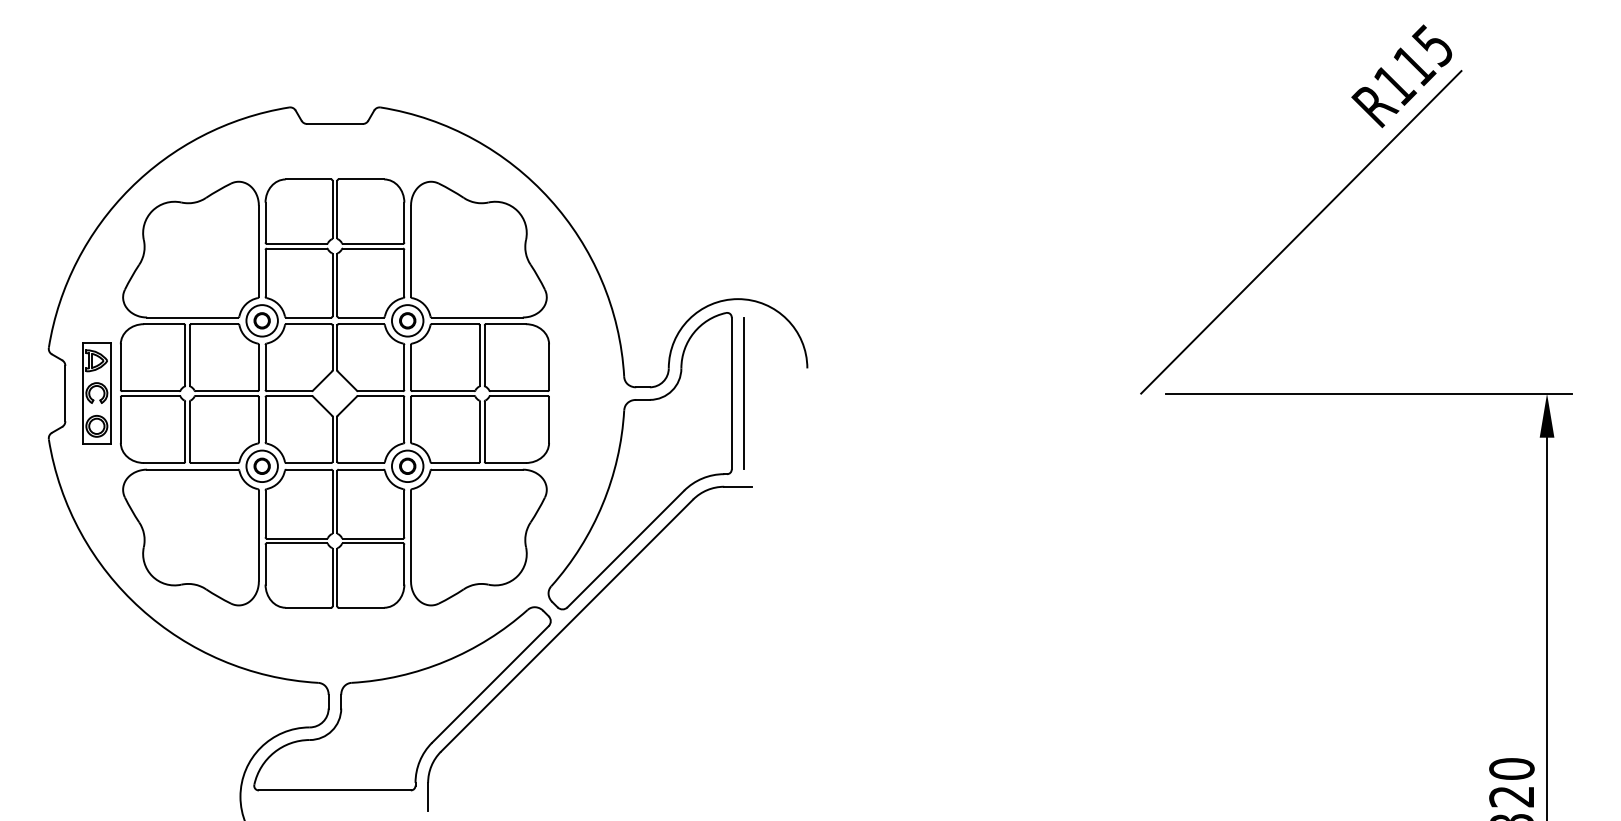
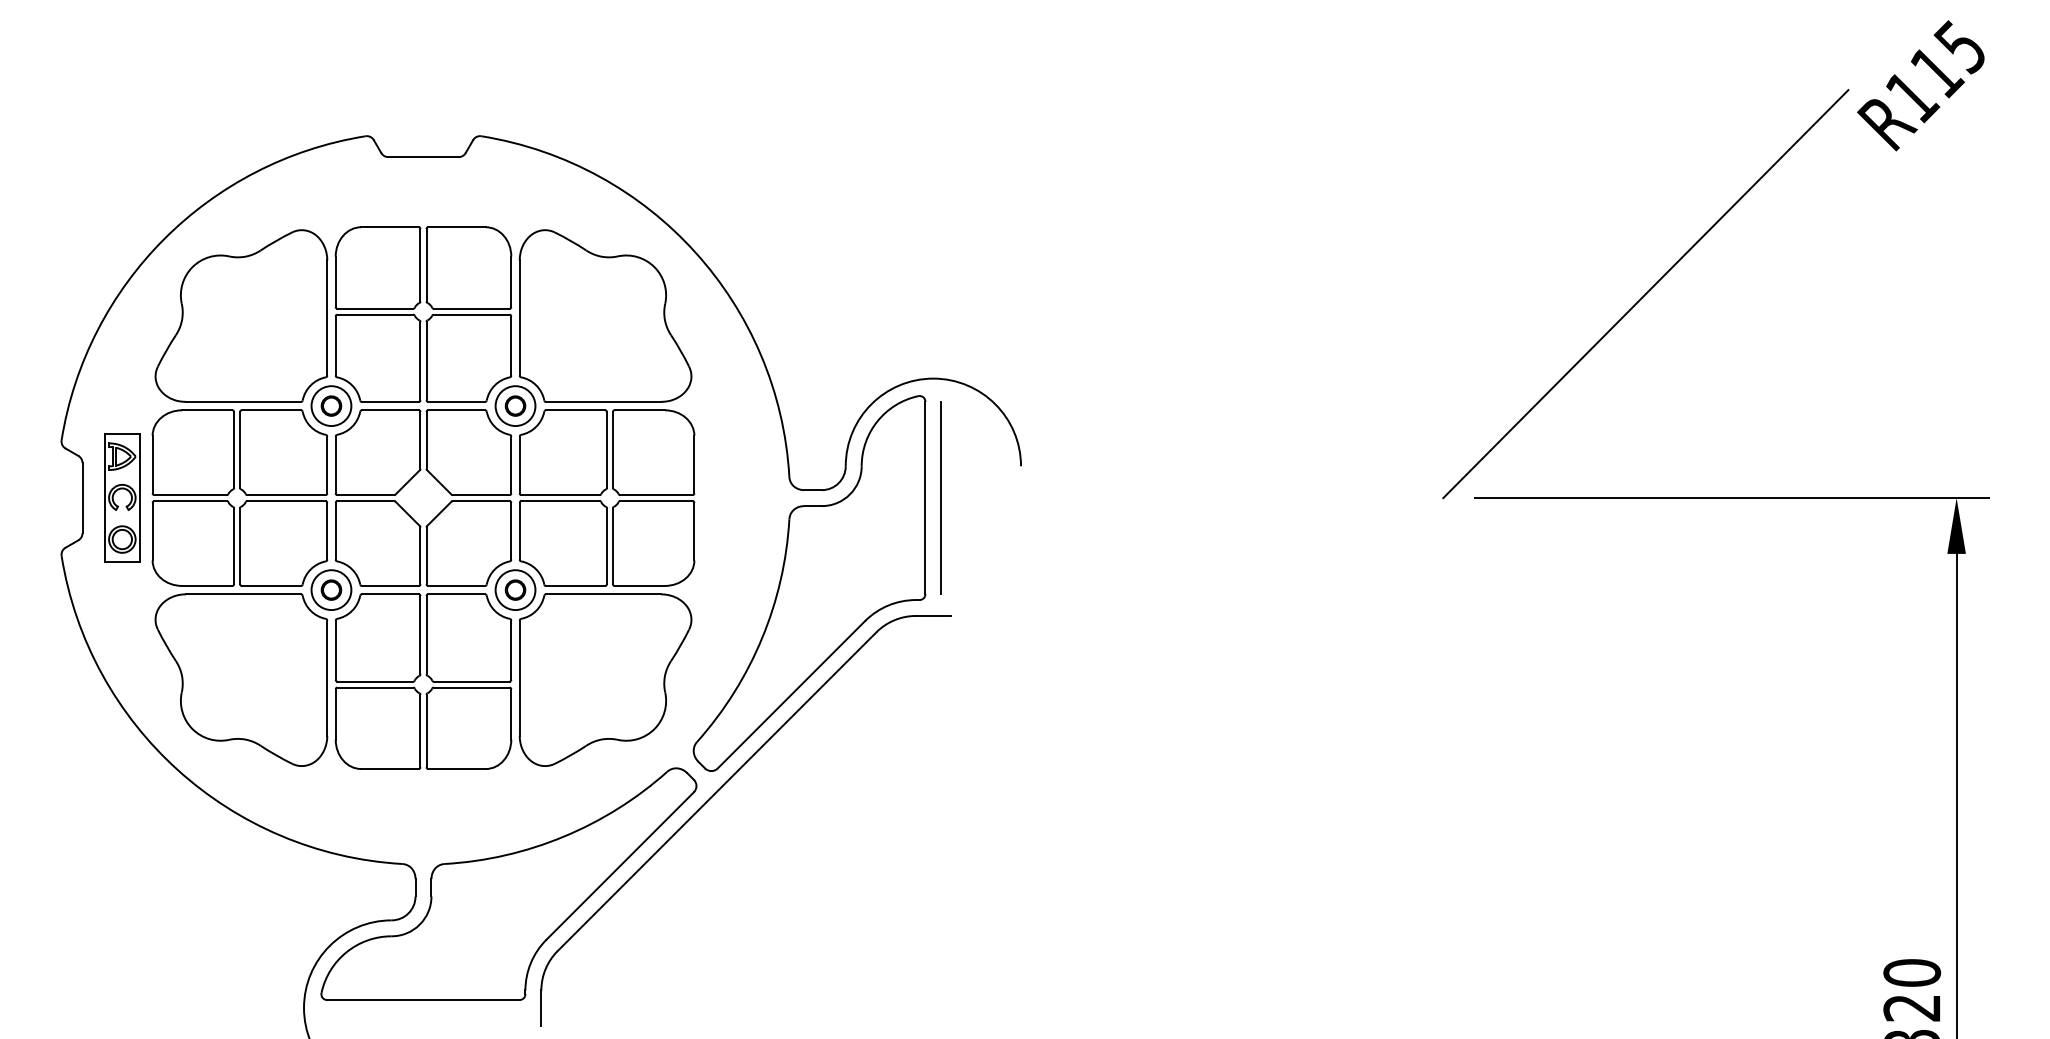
text: (1401, 76) -> (1920, 85), moved

